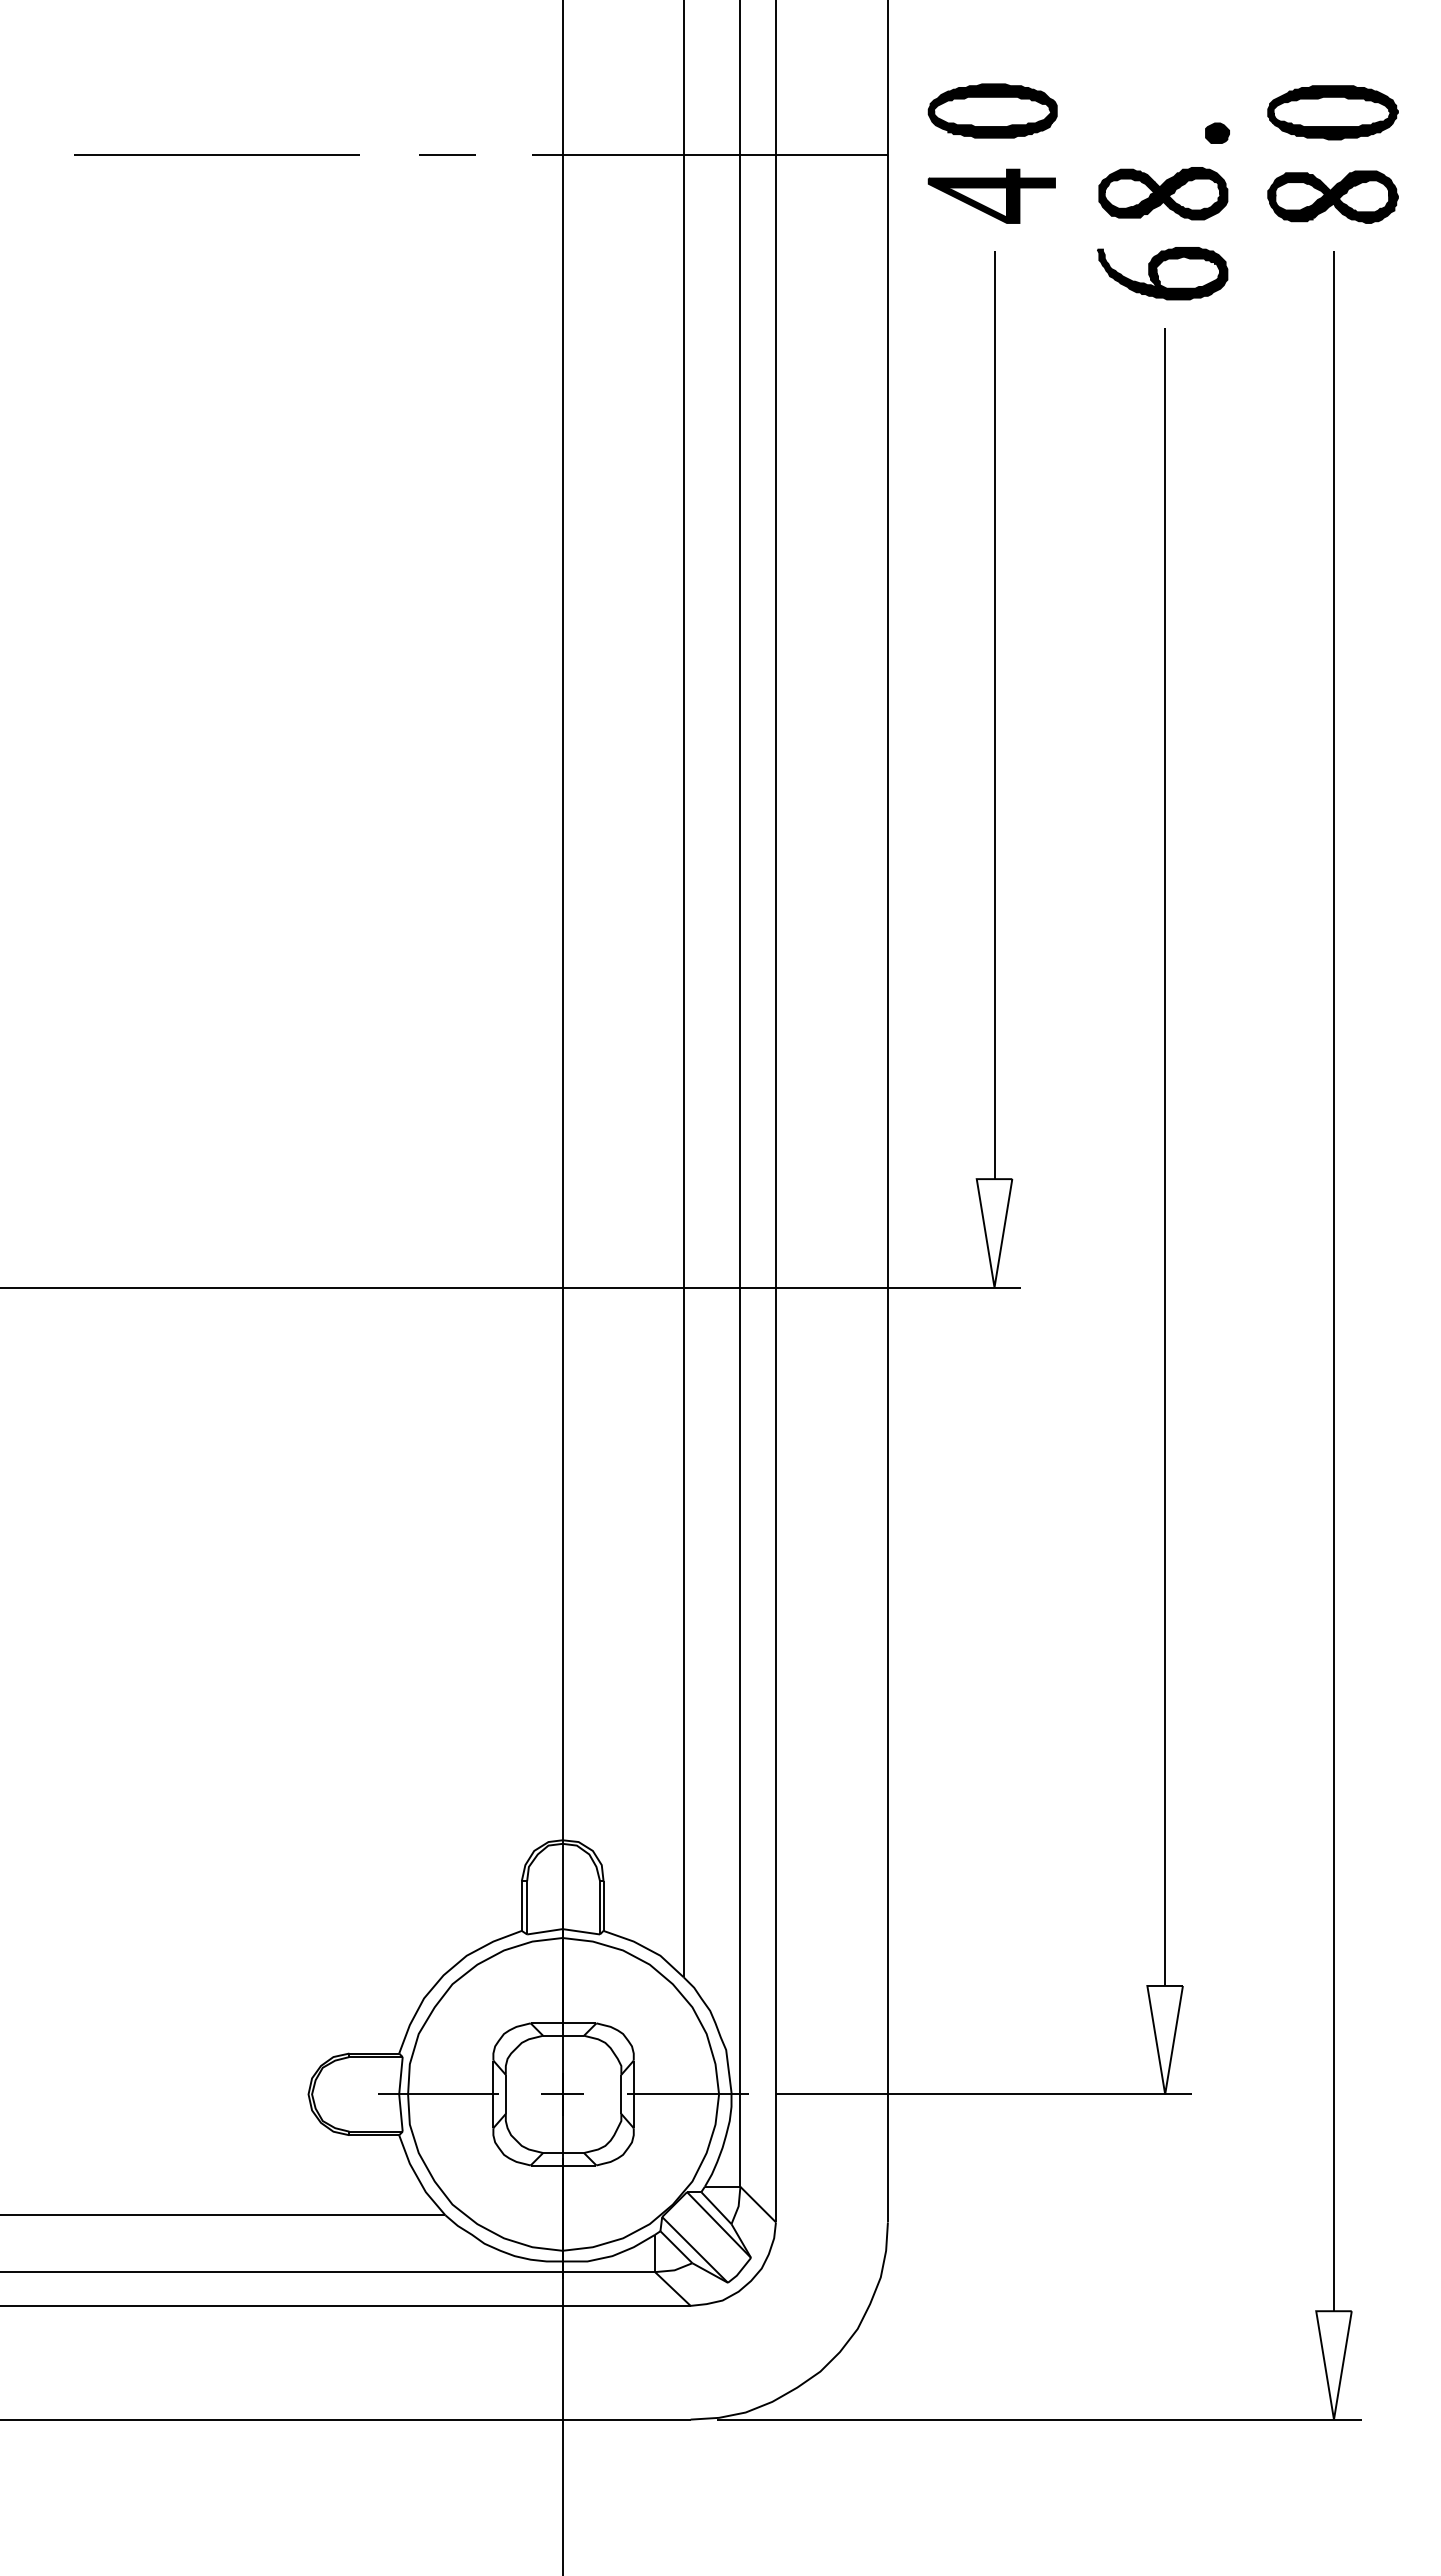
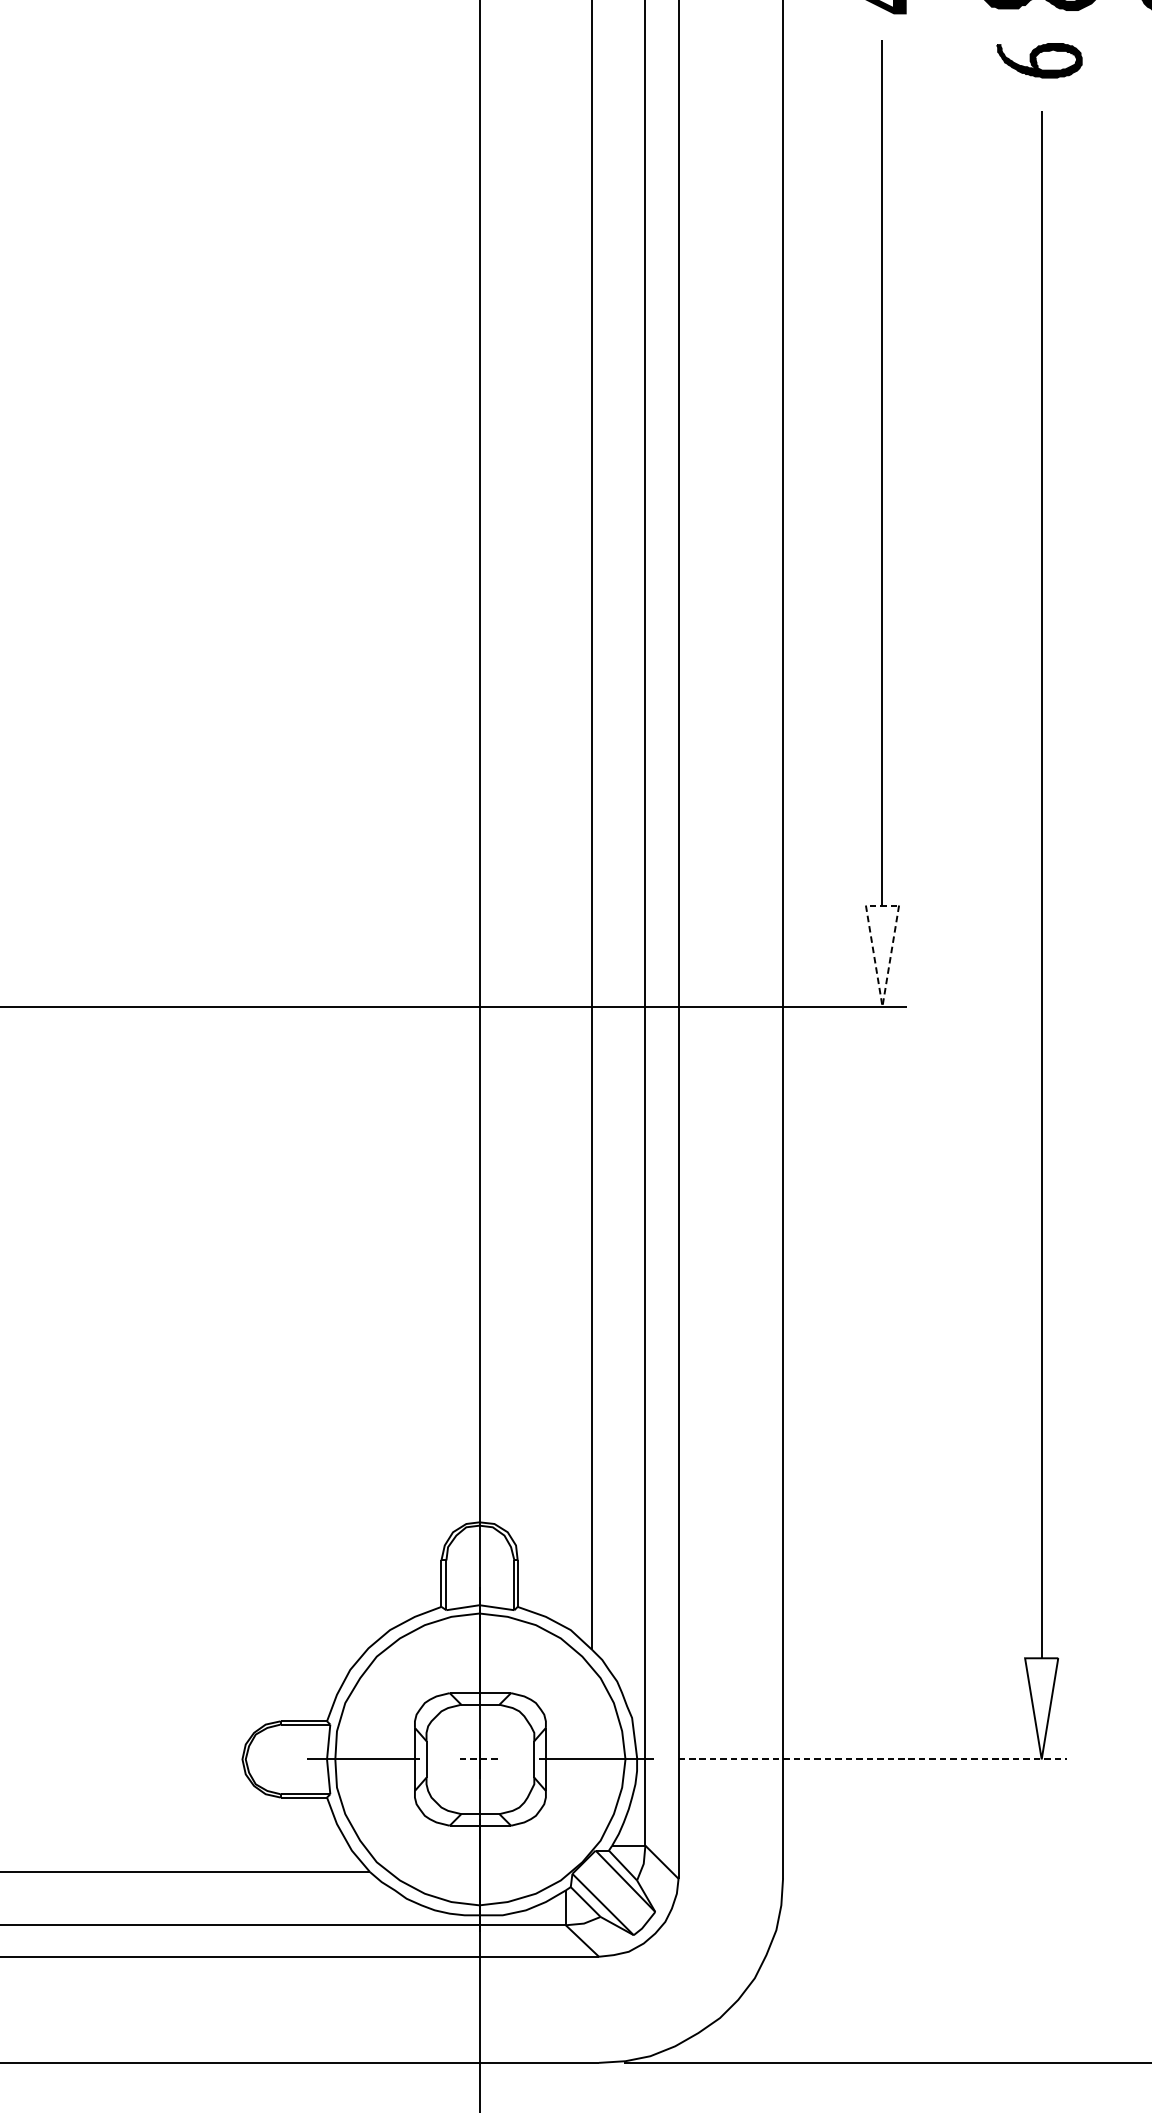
part: (1162, 273) -> (1039, 60), size x0.7
line: (991, 1269) -> (879, 989), solid -> dashed
line: (563, 2094) -> (480, 1759), solid -> dashed
line: (983, 2094) -> (872, 1759), solid -> dashed

